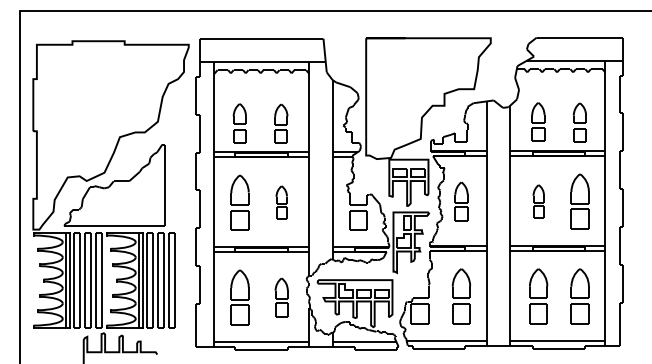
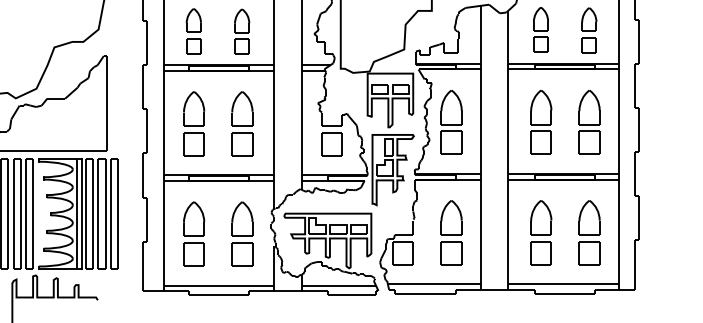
part: (461, 201) -> (451, 122), size x1.43
part: (538, 201) -> (541, 122), size x1.67
part: (281, 202) -> (242, 123), size x1.67
part: (281, 297) -> (242, 233), size x1.43

